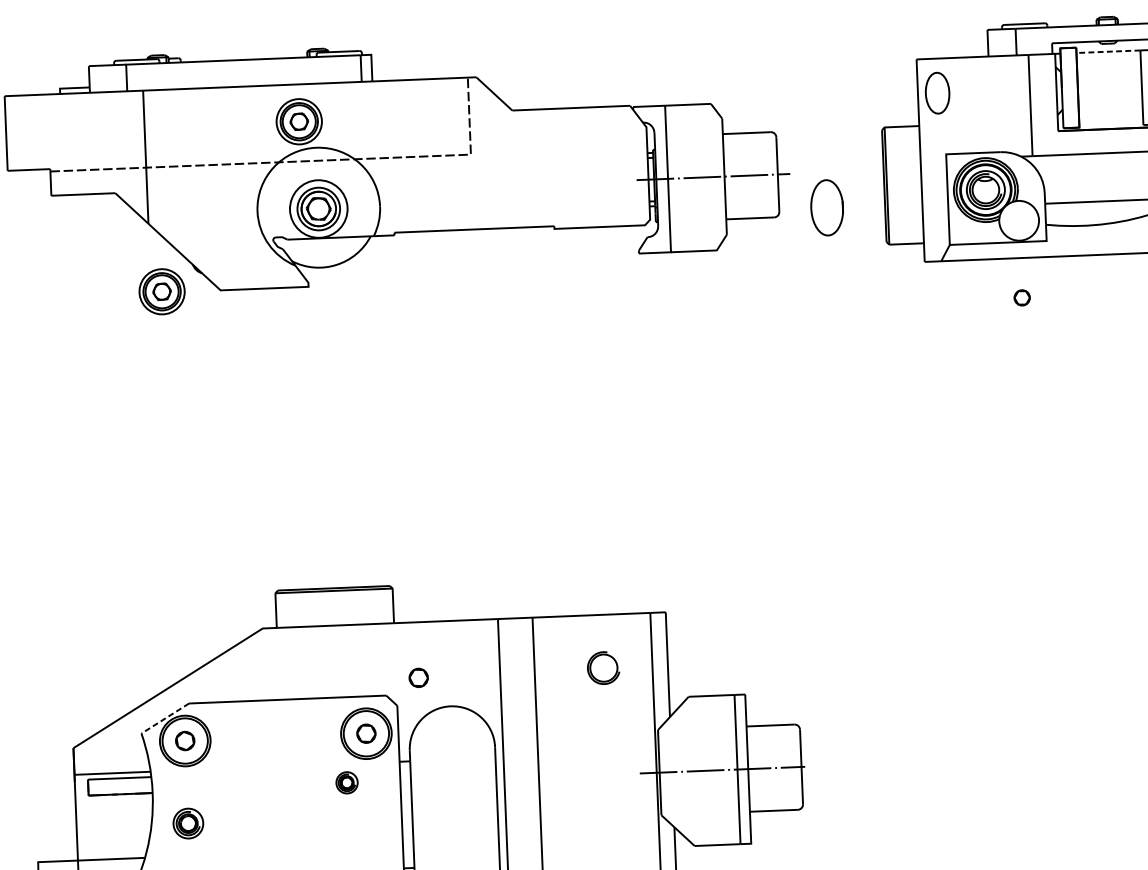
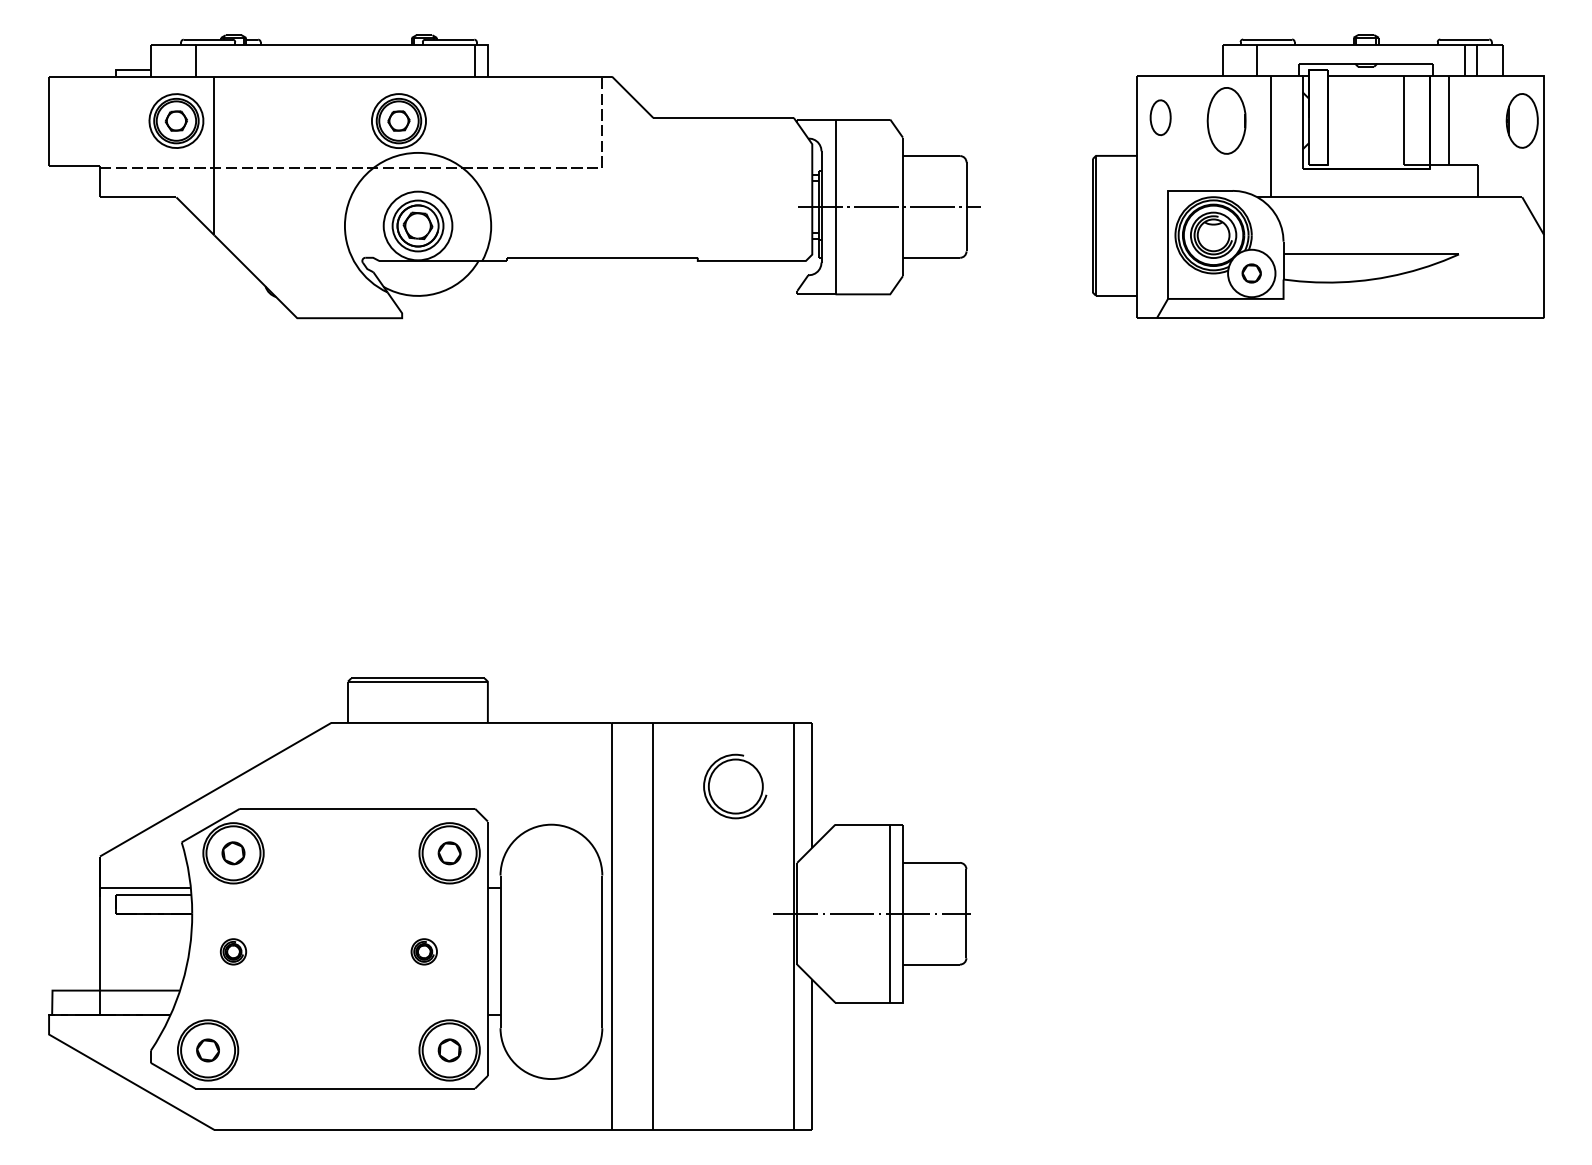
line: (1107, 51) -> (1365, 76), dashed -> solid
part: (937, 93) -> (1160, 117), size x0.71
part: (826, 207) -> (1226, 120), moved
part: (162, 291) -> (176, 120), moved
part: (1022, 297) -> (1251, 273), moved
part: (603, 668) -> (735, 786), size x1.67
part: (418, 678) -> (514, 789), removed
line: (165, 718) -> (210, 825), dashed -> solid
part: (346, 782) -> (423, 951), moved
part: (188, 823) -> (233, 951), size x0.71

